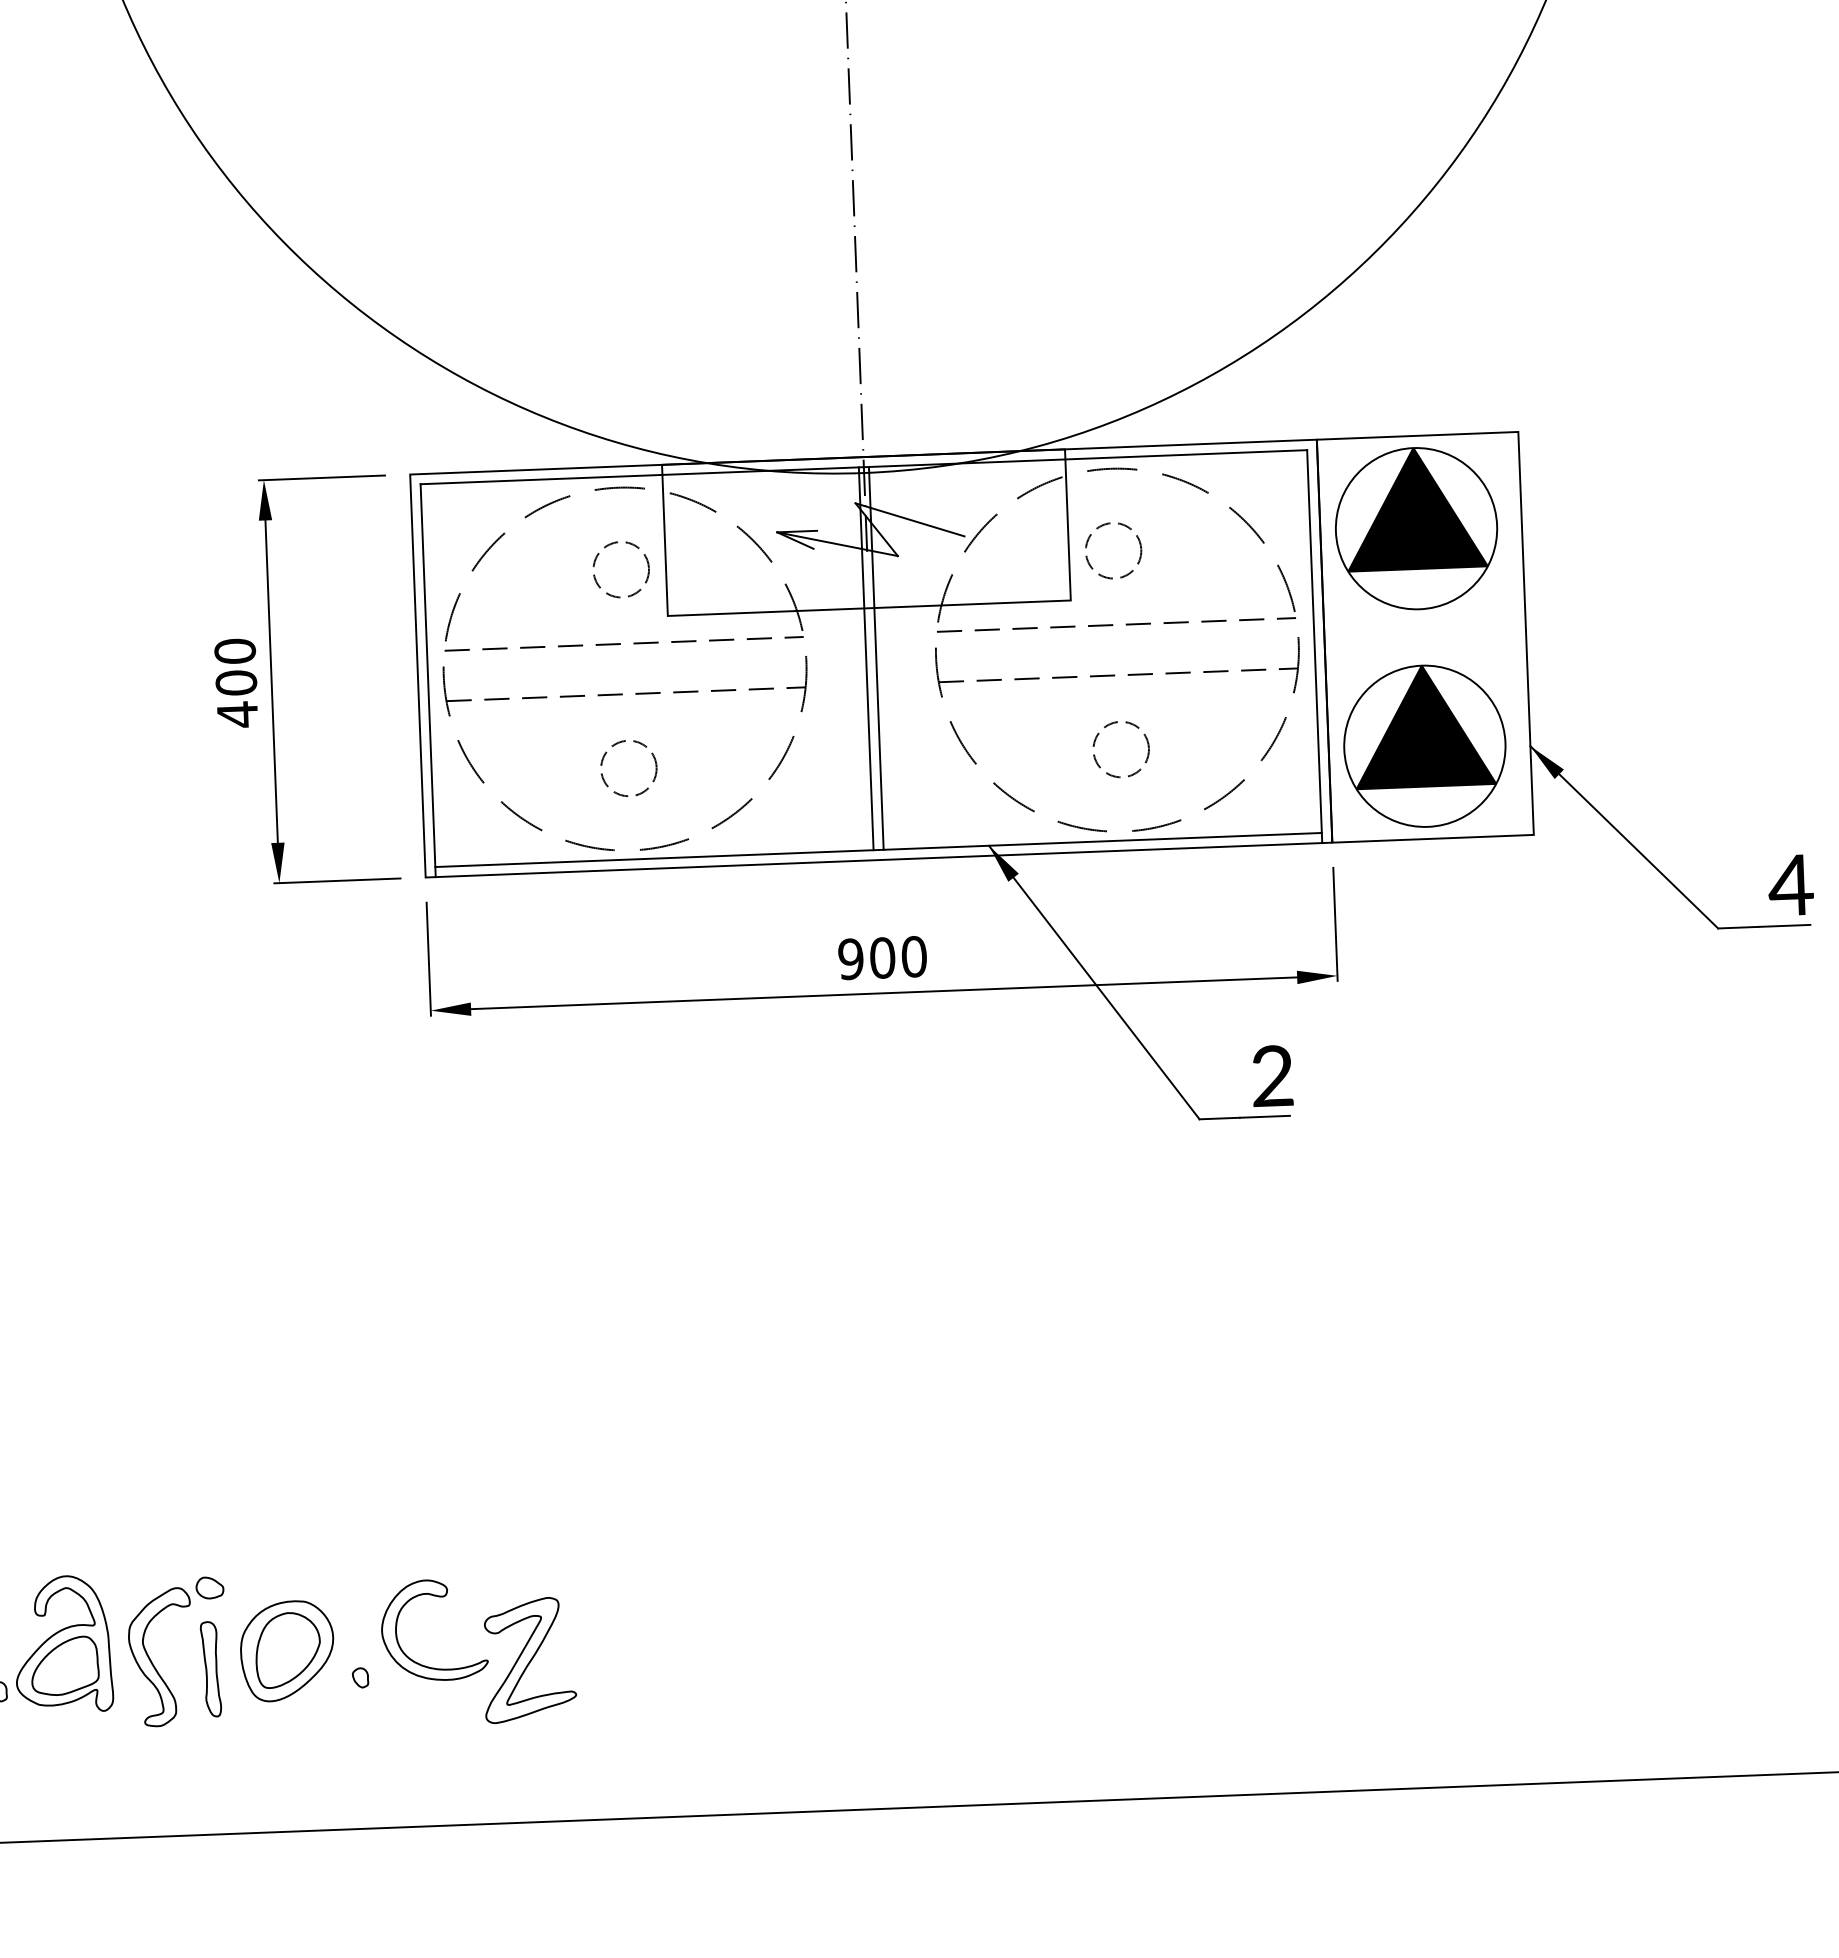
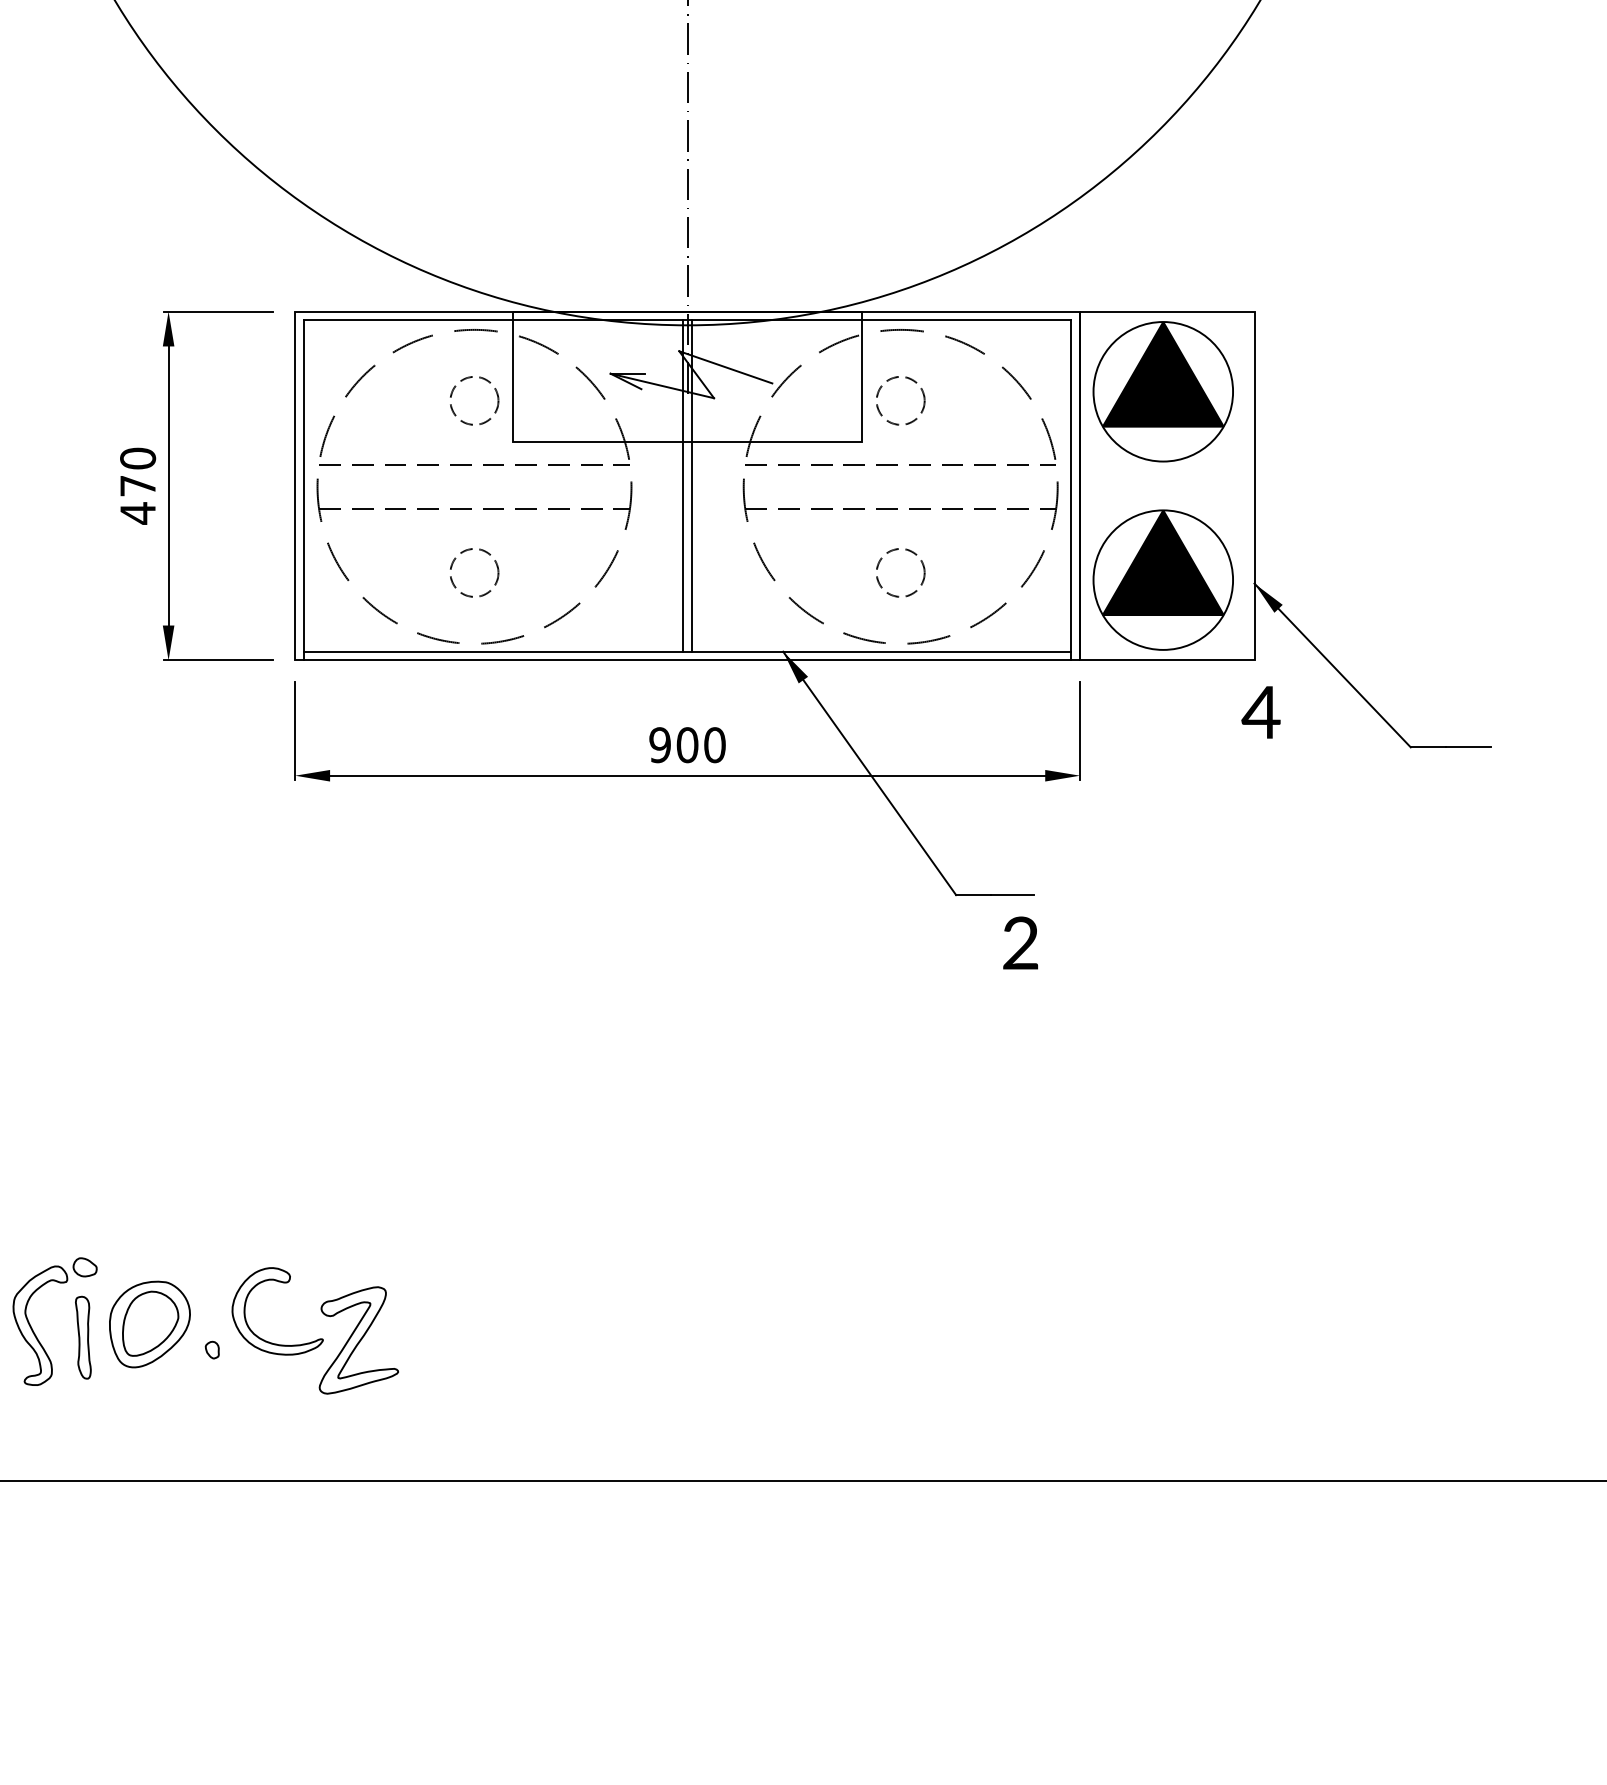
text: (236, 682) -> (138, 485), 400 -> 470
text: (1790, 885) -> (1260, 712), moved
text: (1272, 1075) -> (1020, 942), moved

